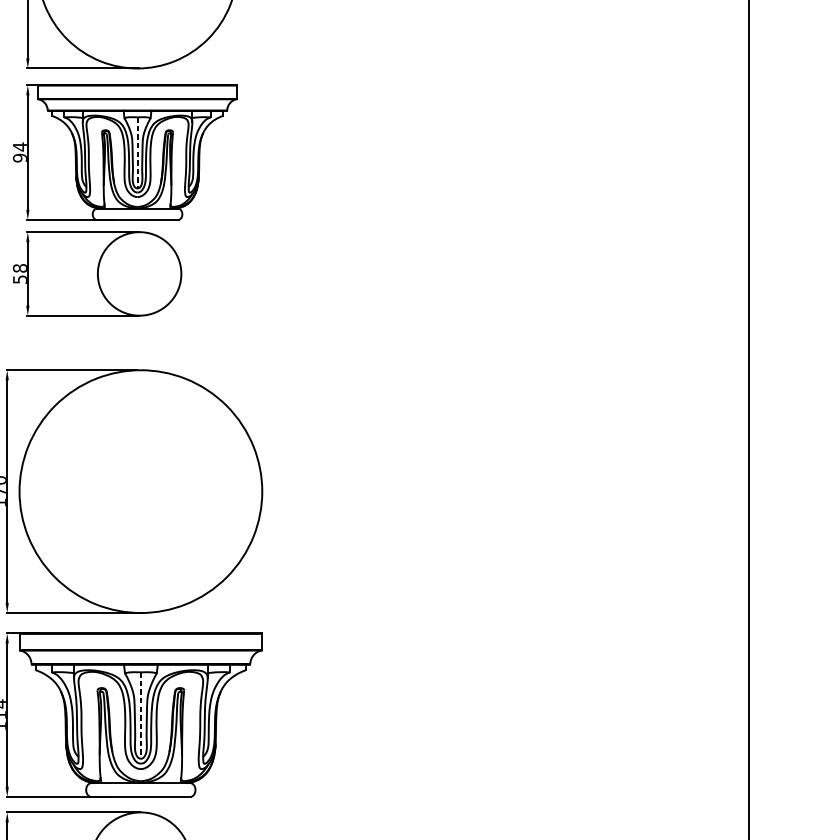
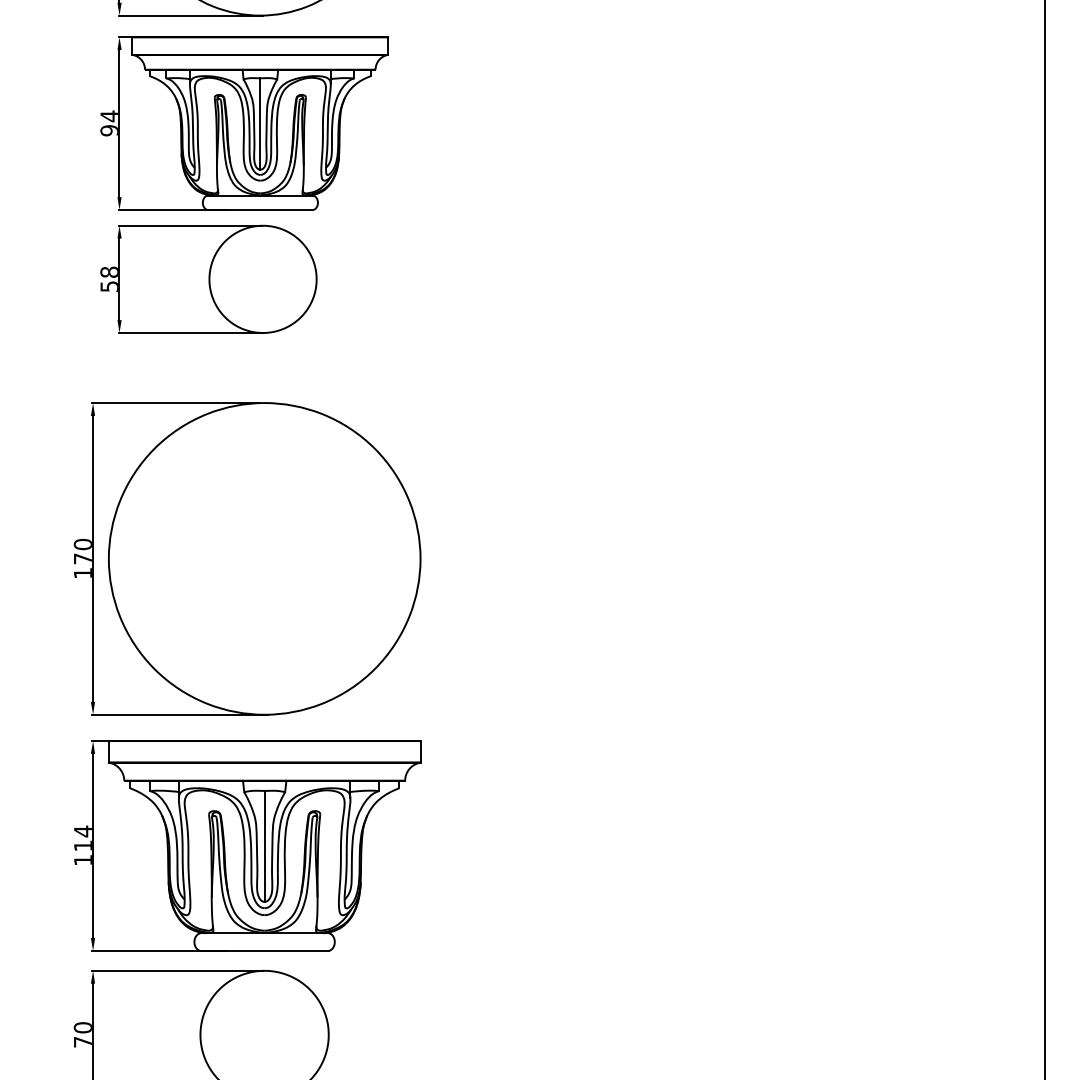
line: (137, 153) -> (260, 124), dashed -> solid
line: (140, 715) -> (264, 846), dashed -> solid

